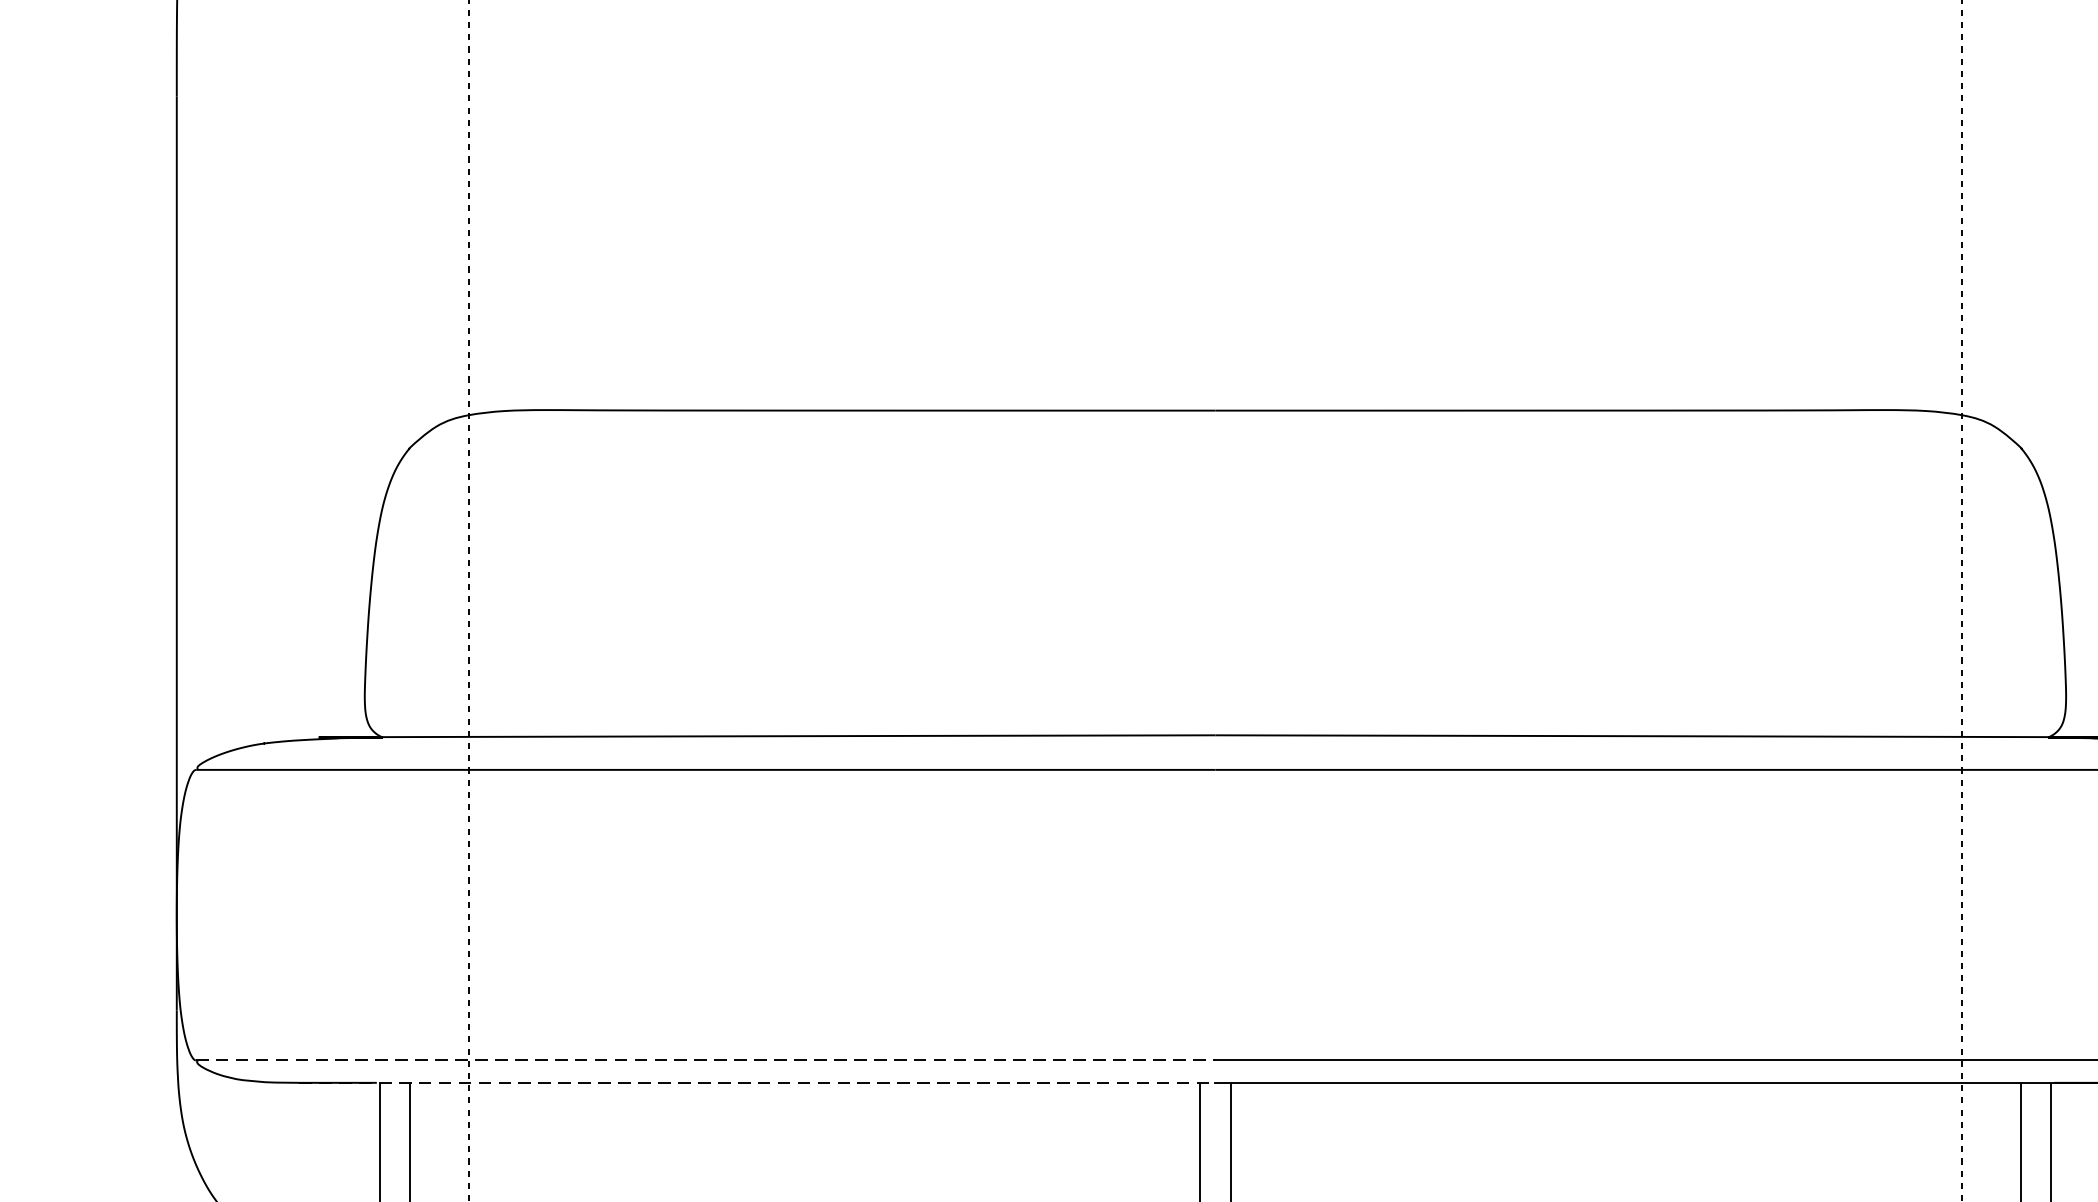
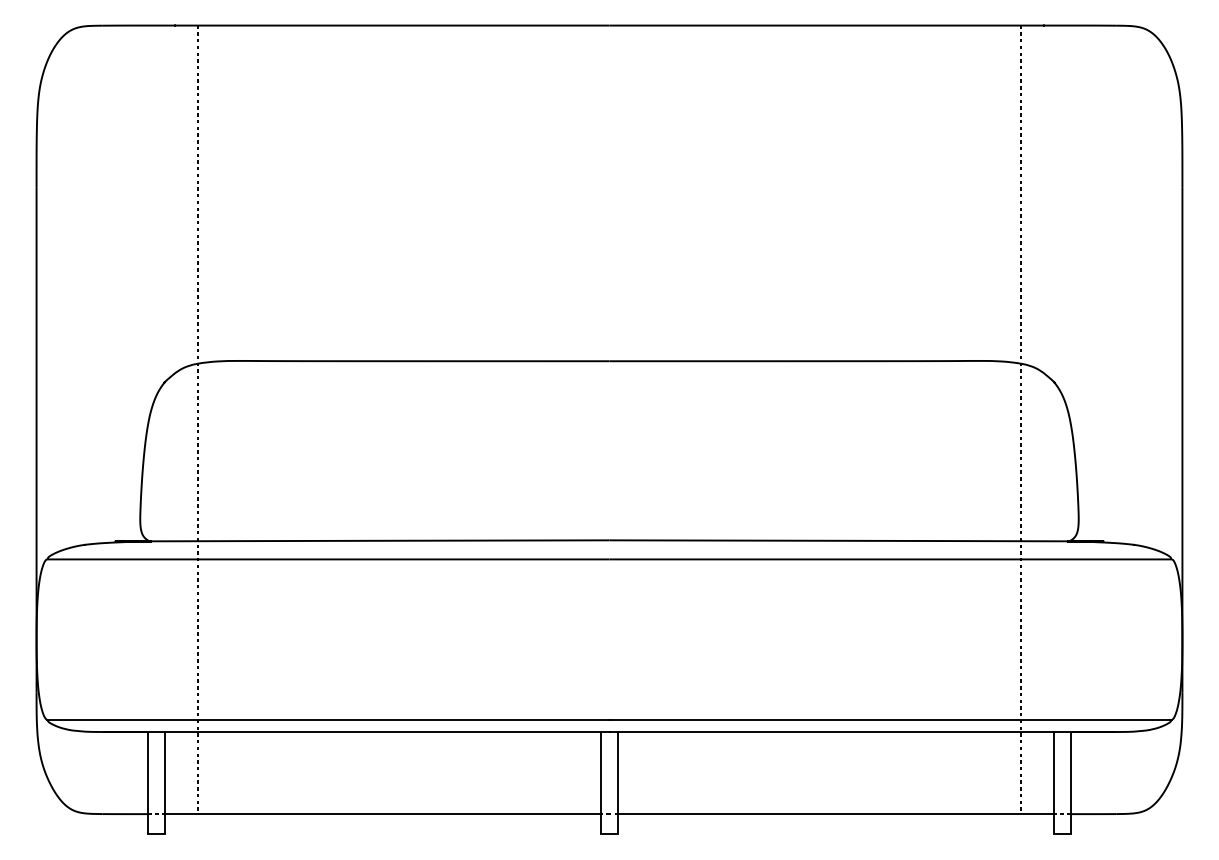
line: (706, 1060) -> (328, 719), dashed -> solid
line: (756, 1083) -> (356, 732), dashed -> solid

